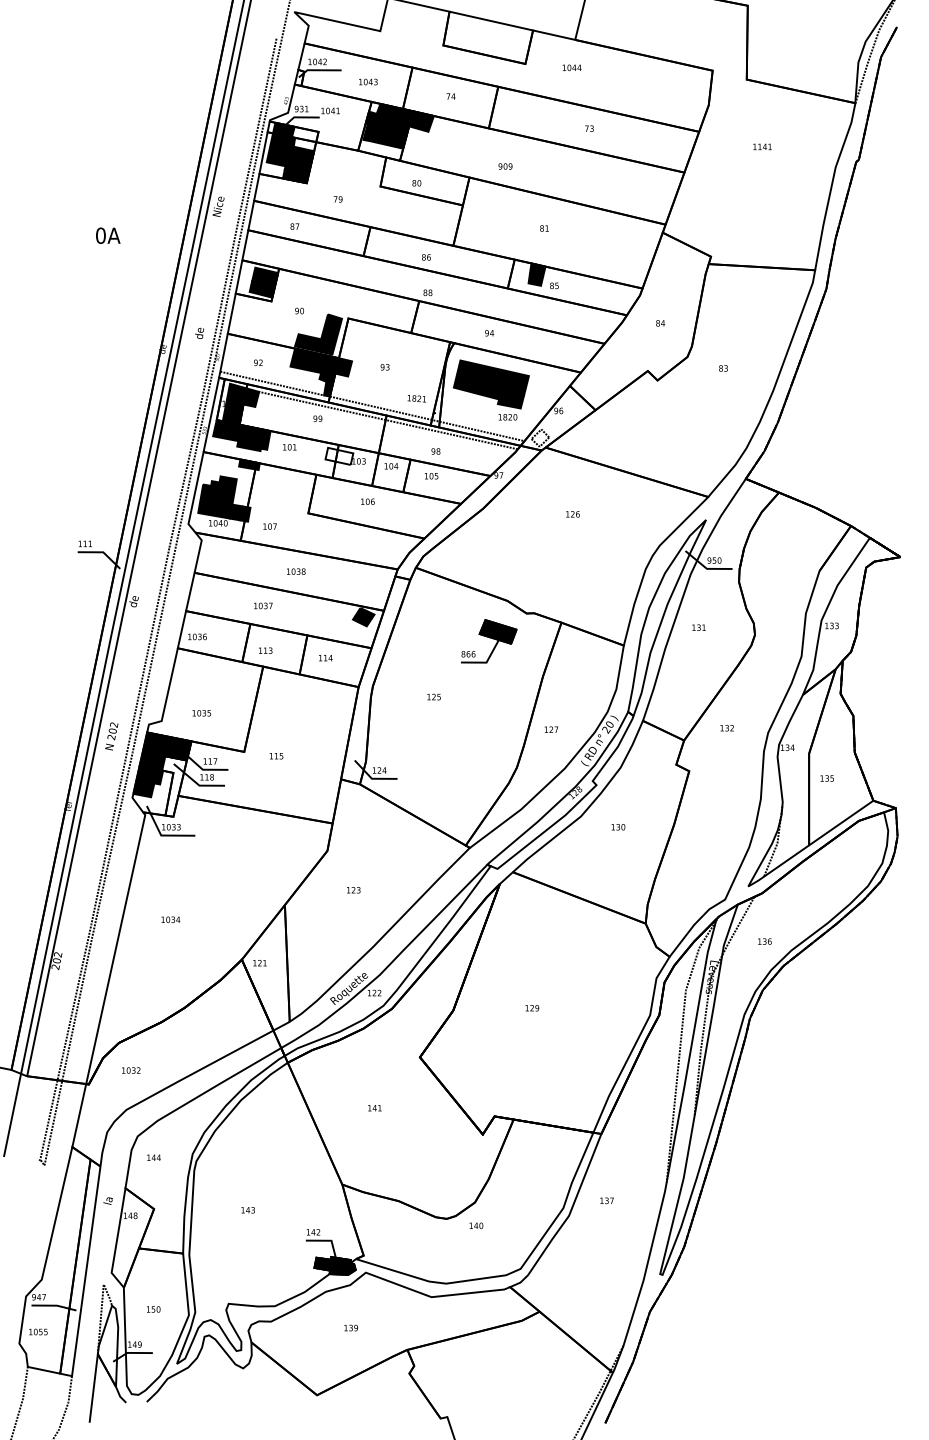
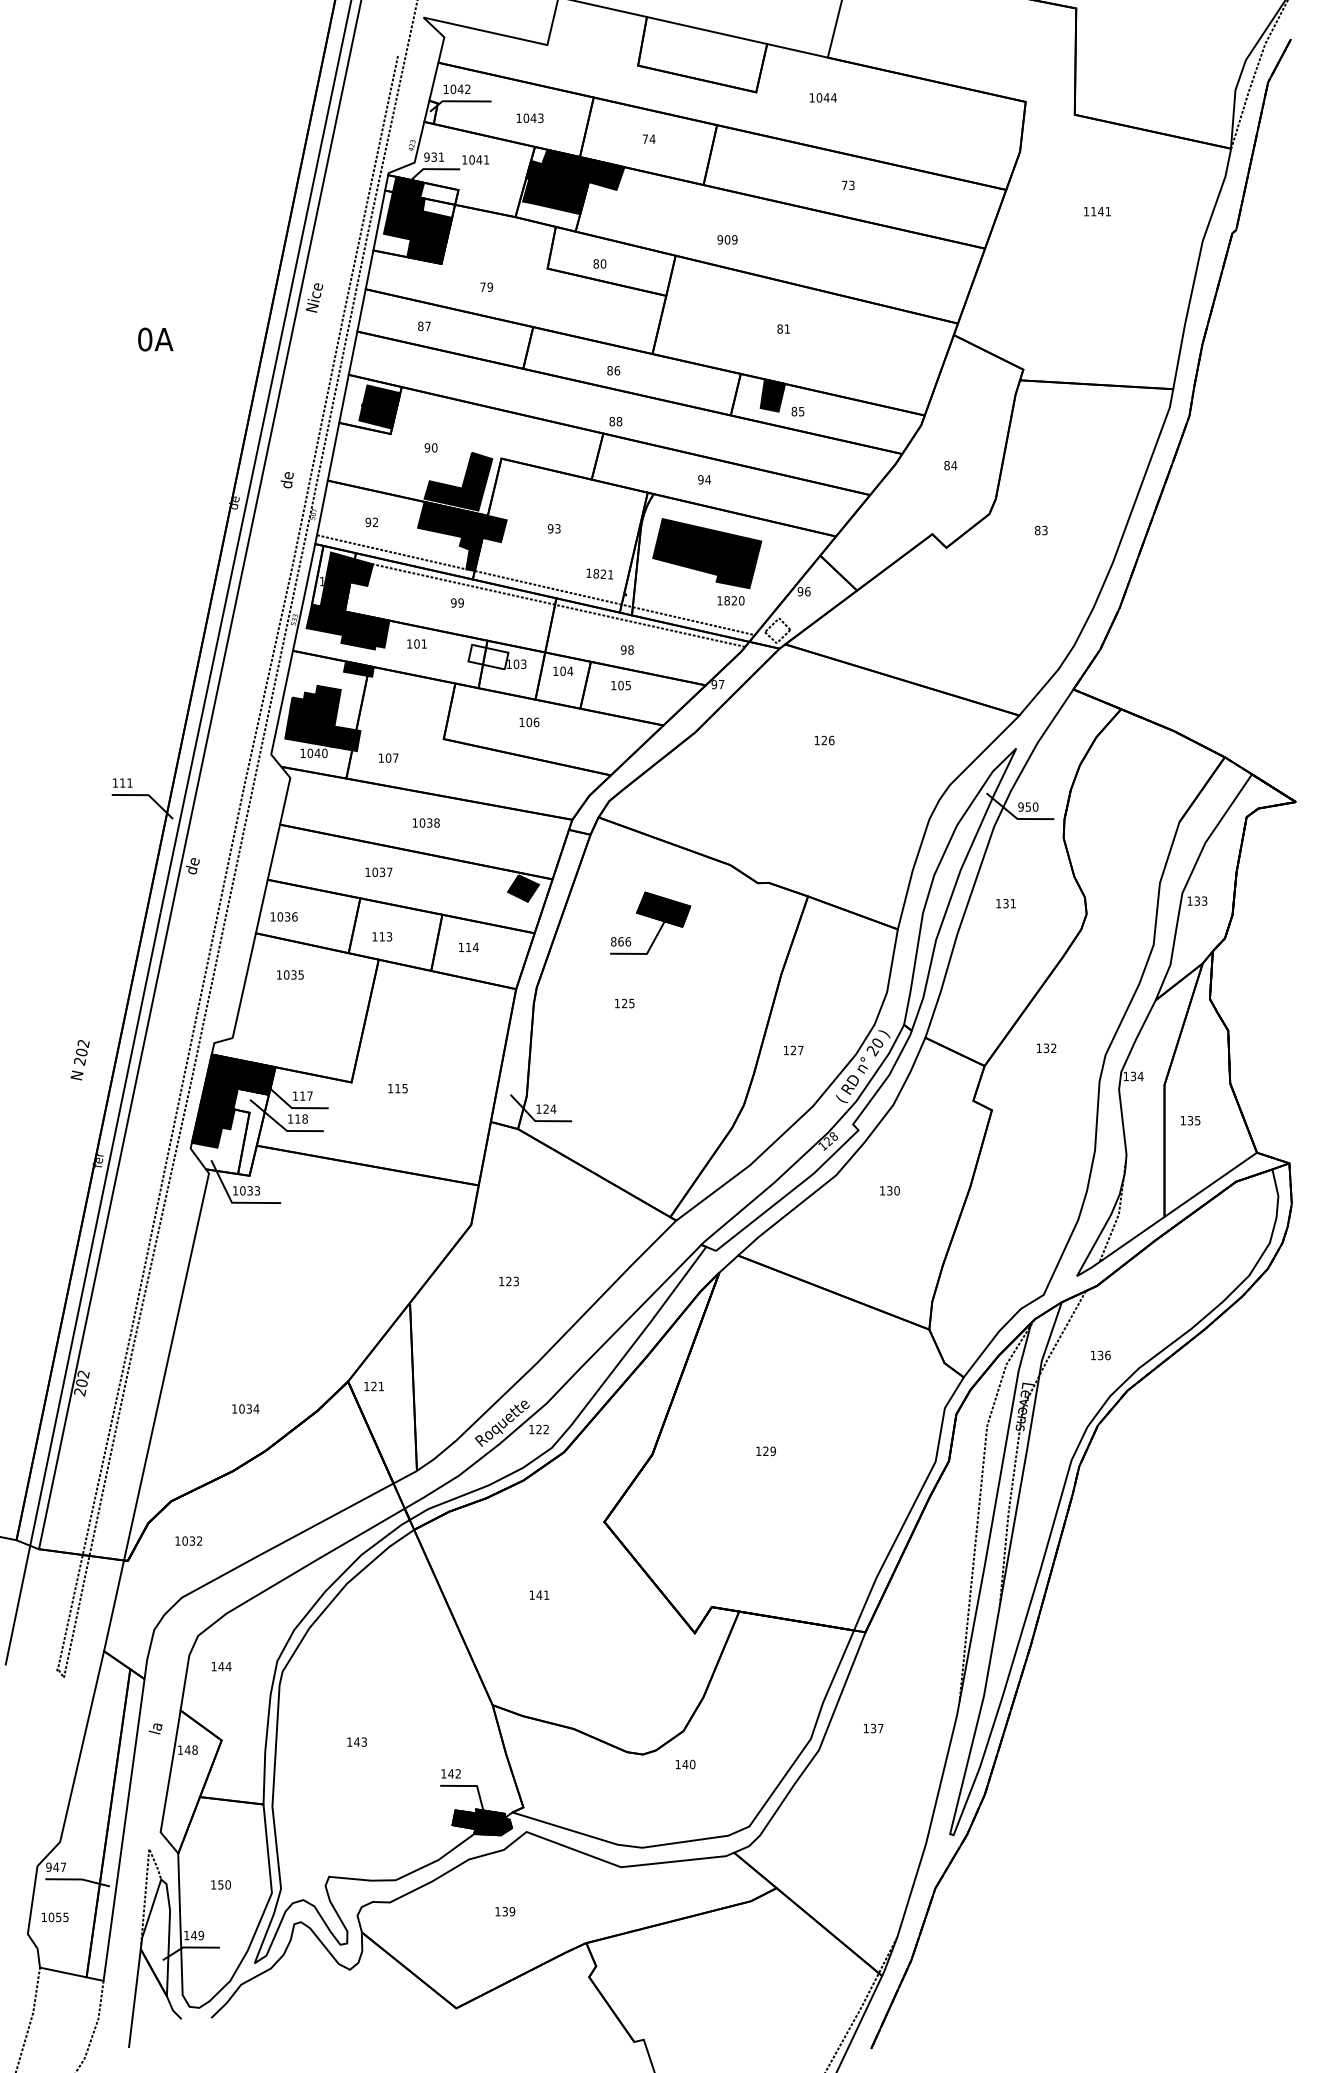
part: (489, 641) -> (651, 923), moved
text: (201, 713) -> (289, 975), moved
text: (111, 736) -> (79, 1060), moved
text: (170, 919) -> (245, 1408), moved

